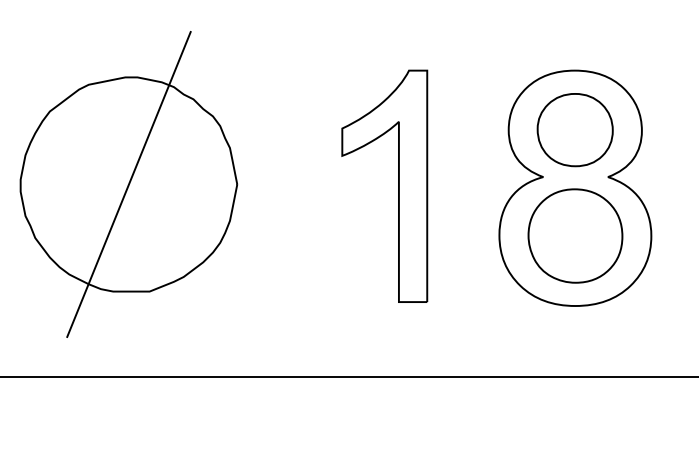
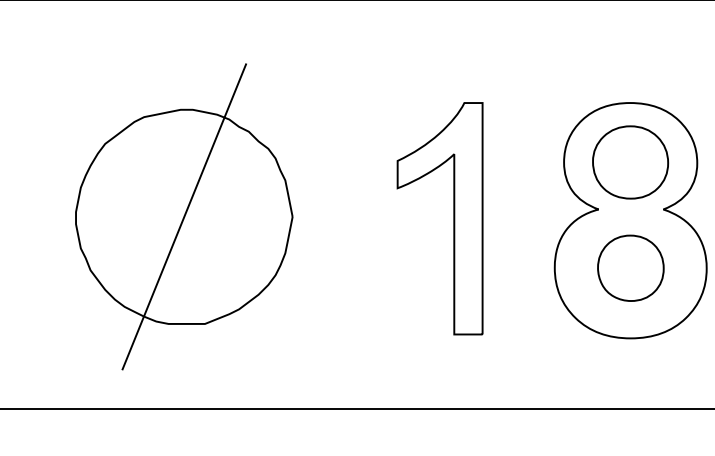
part: (575, 235) -> (630, 267), size x0.7

